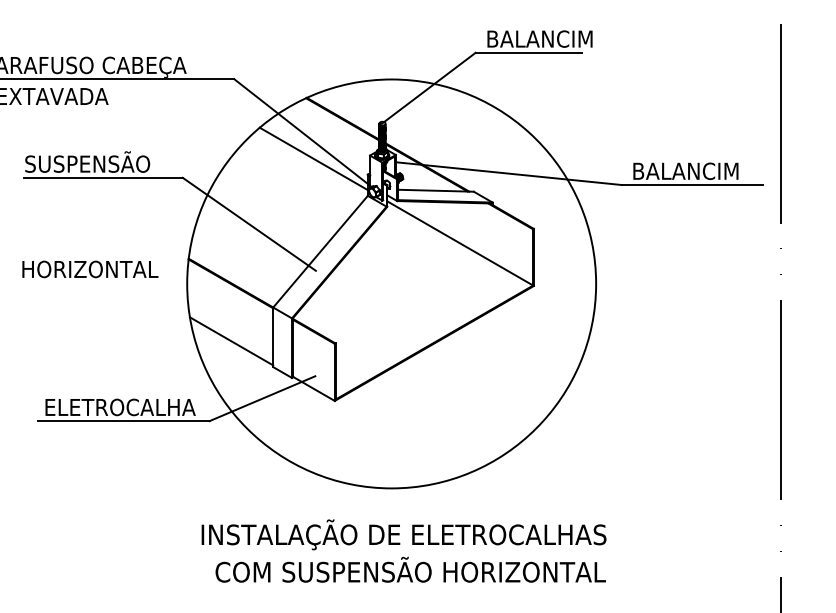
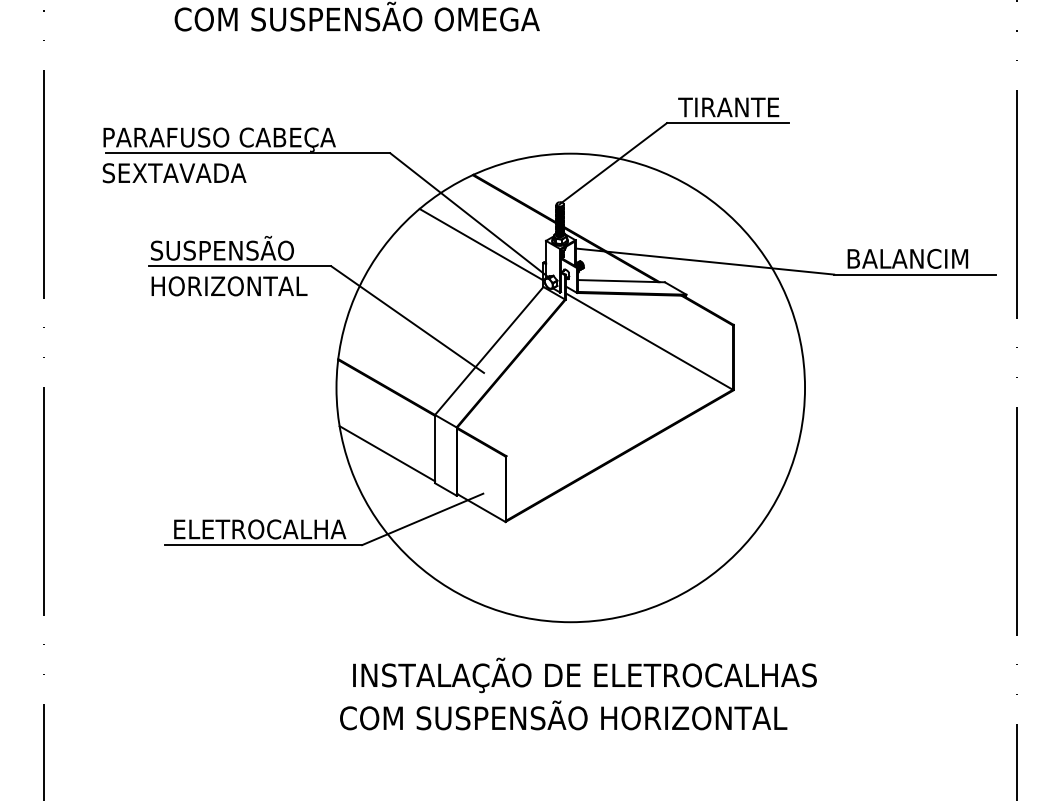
text: (538, 39) -> (739, 107), BALANCIM -> TIRANTE
text: (90, 269) -> (229, 286), moved
text: (410, 569) -> (563, 715), moved

